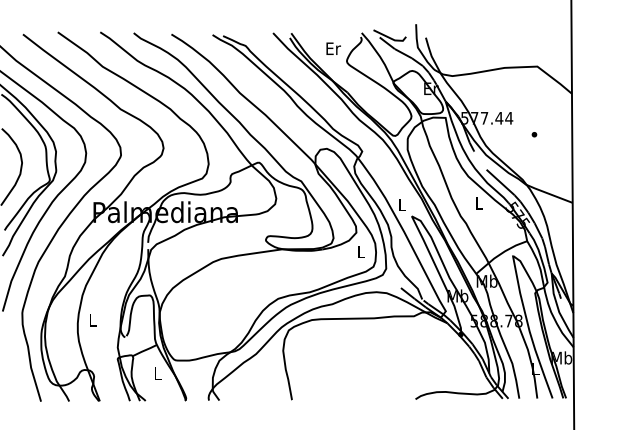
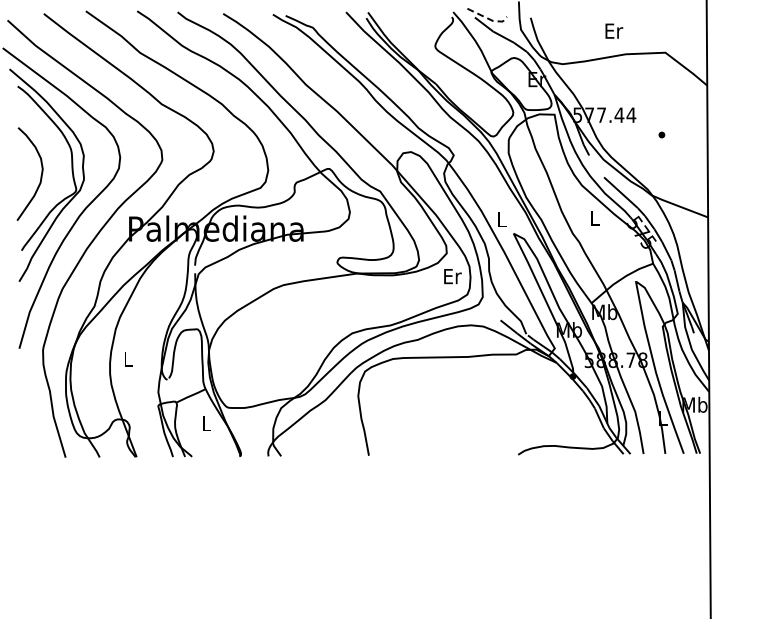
line: (390, 38) -> (488, 18), solid -> dashed
text: (333, 48) -> (614, 30), moved
text: (361, 251) -> (452, 276), L -> Er

